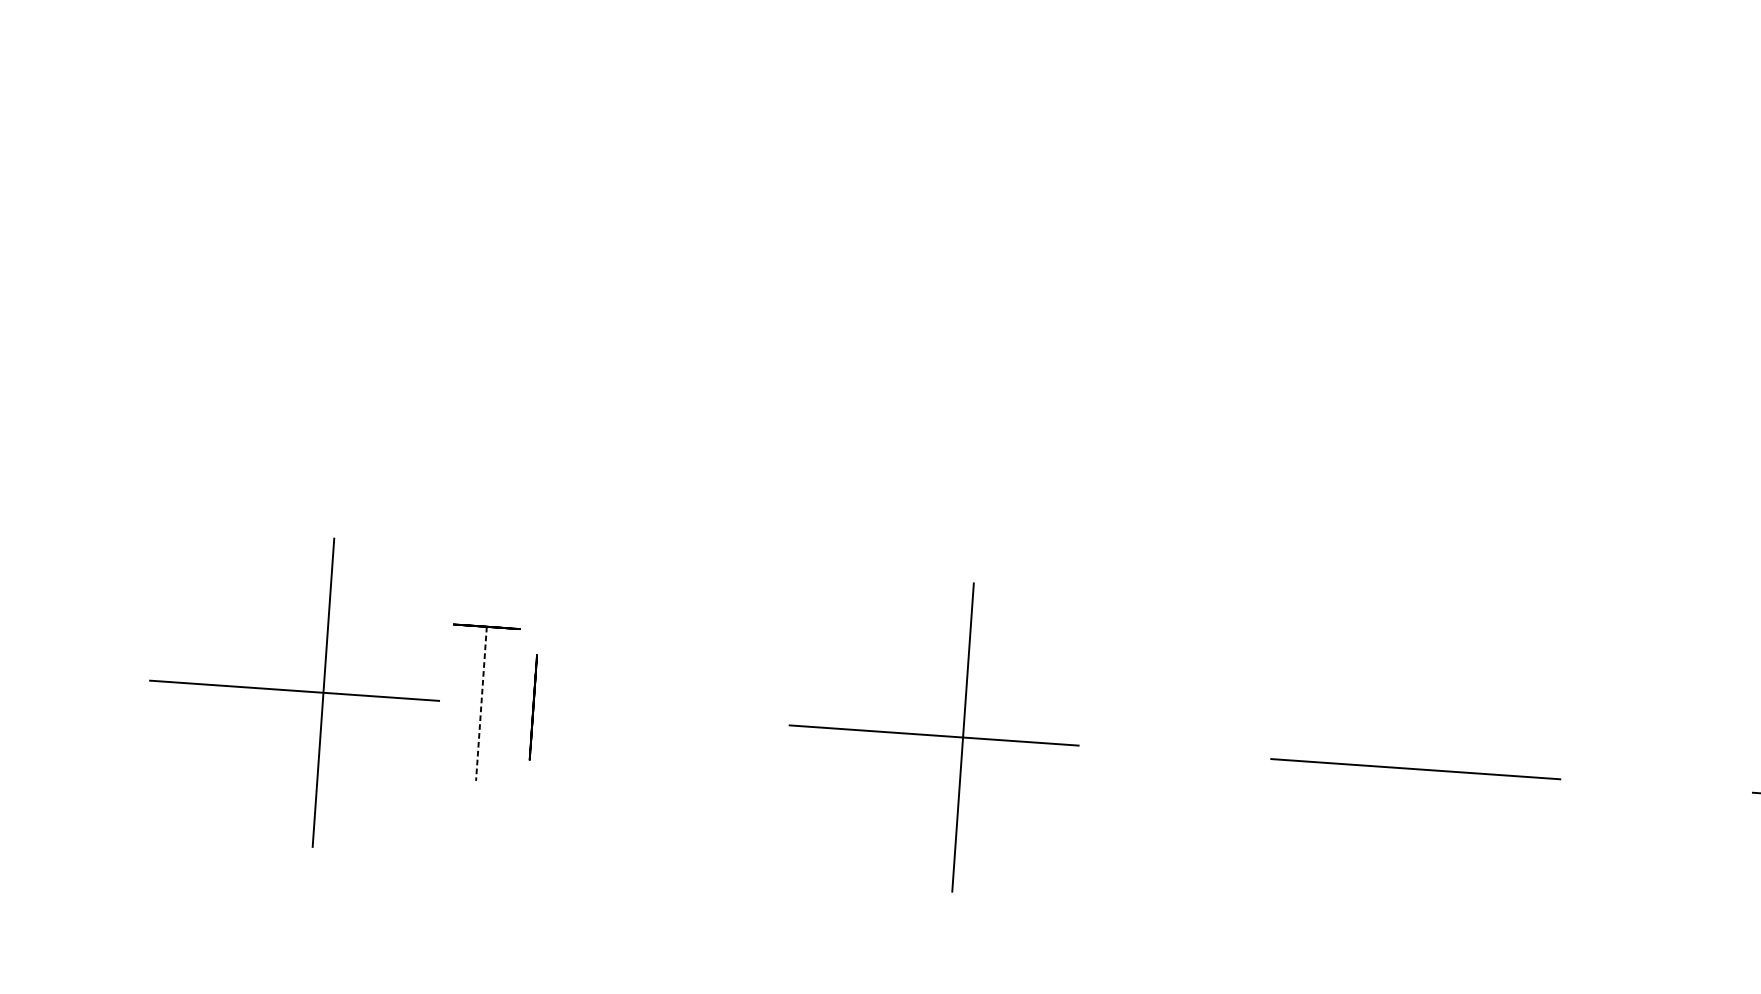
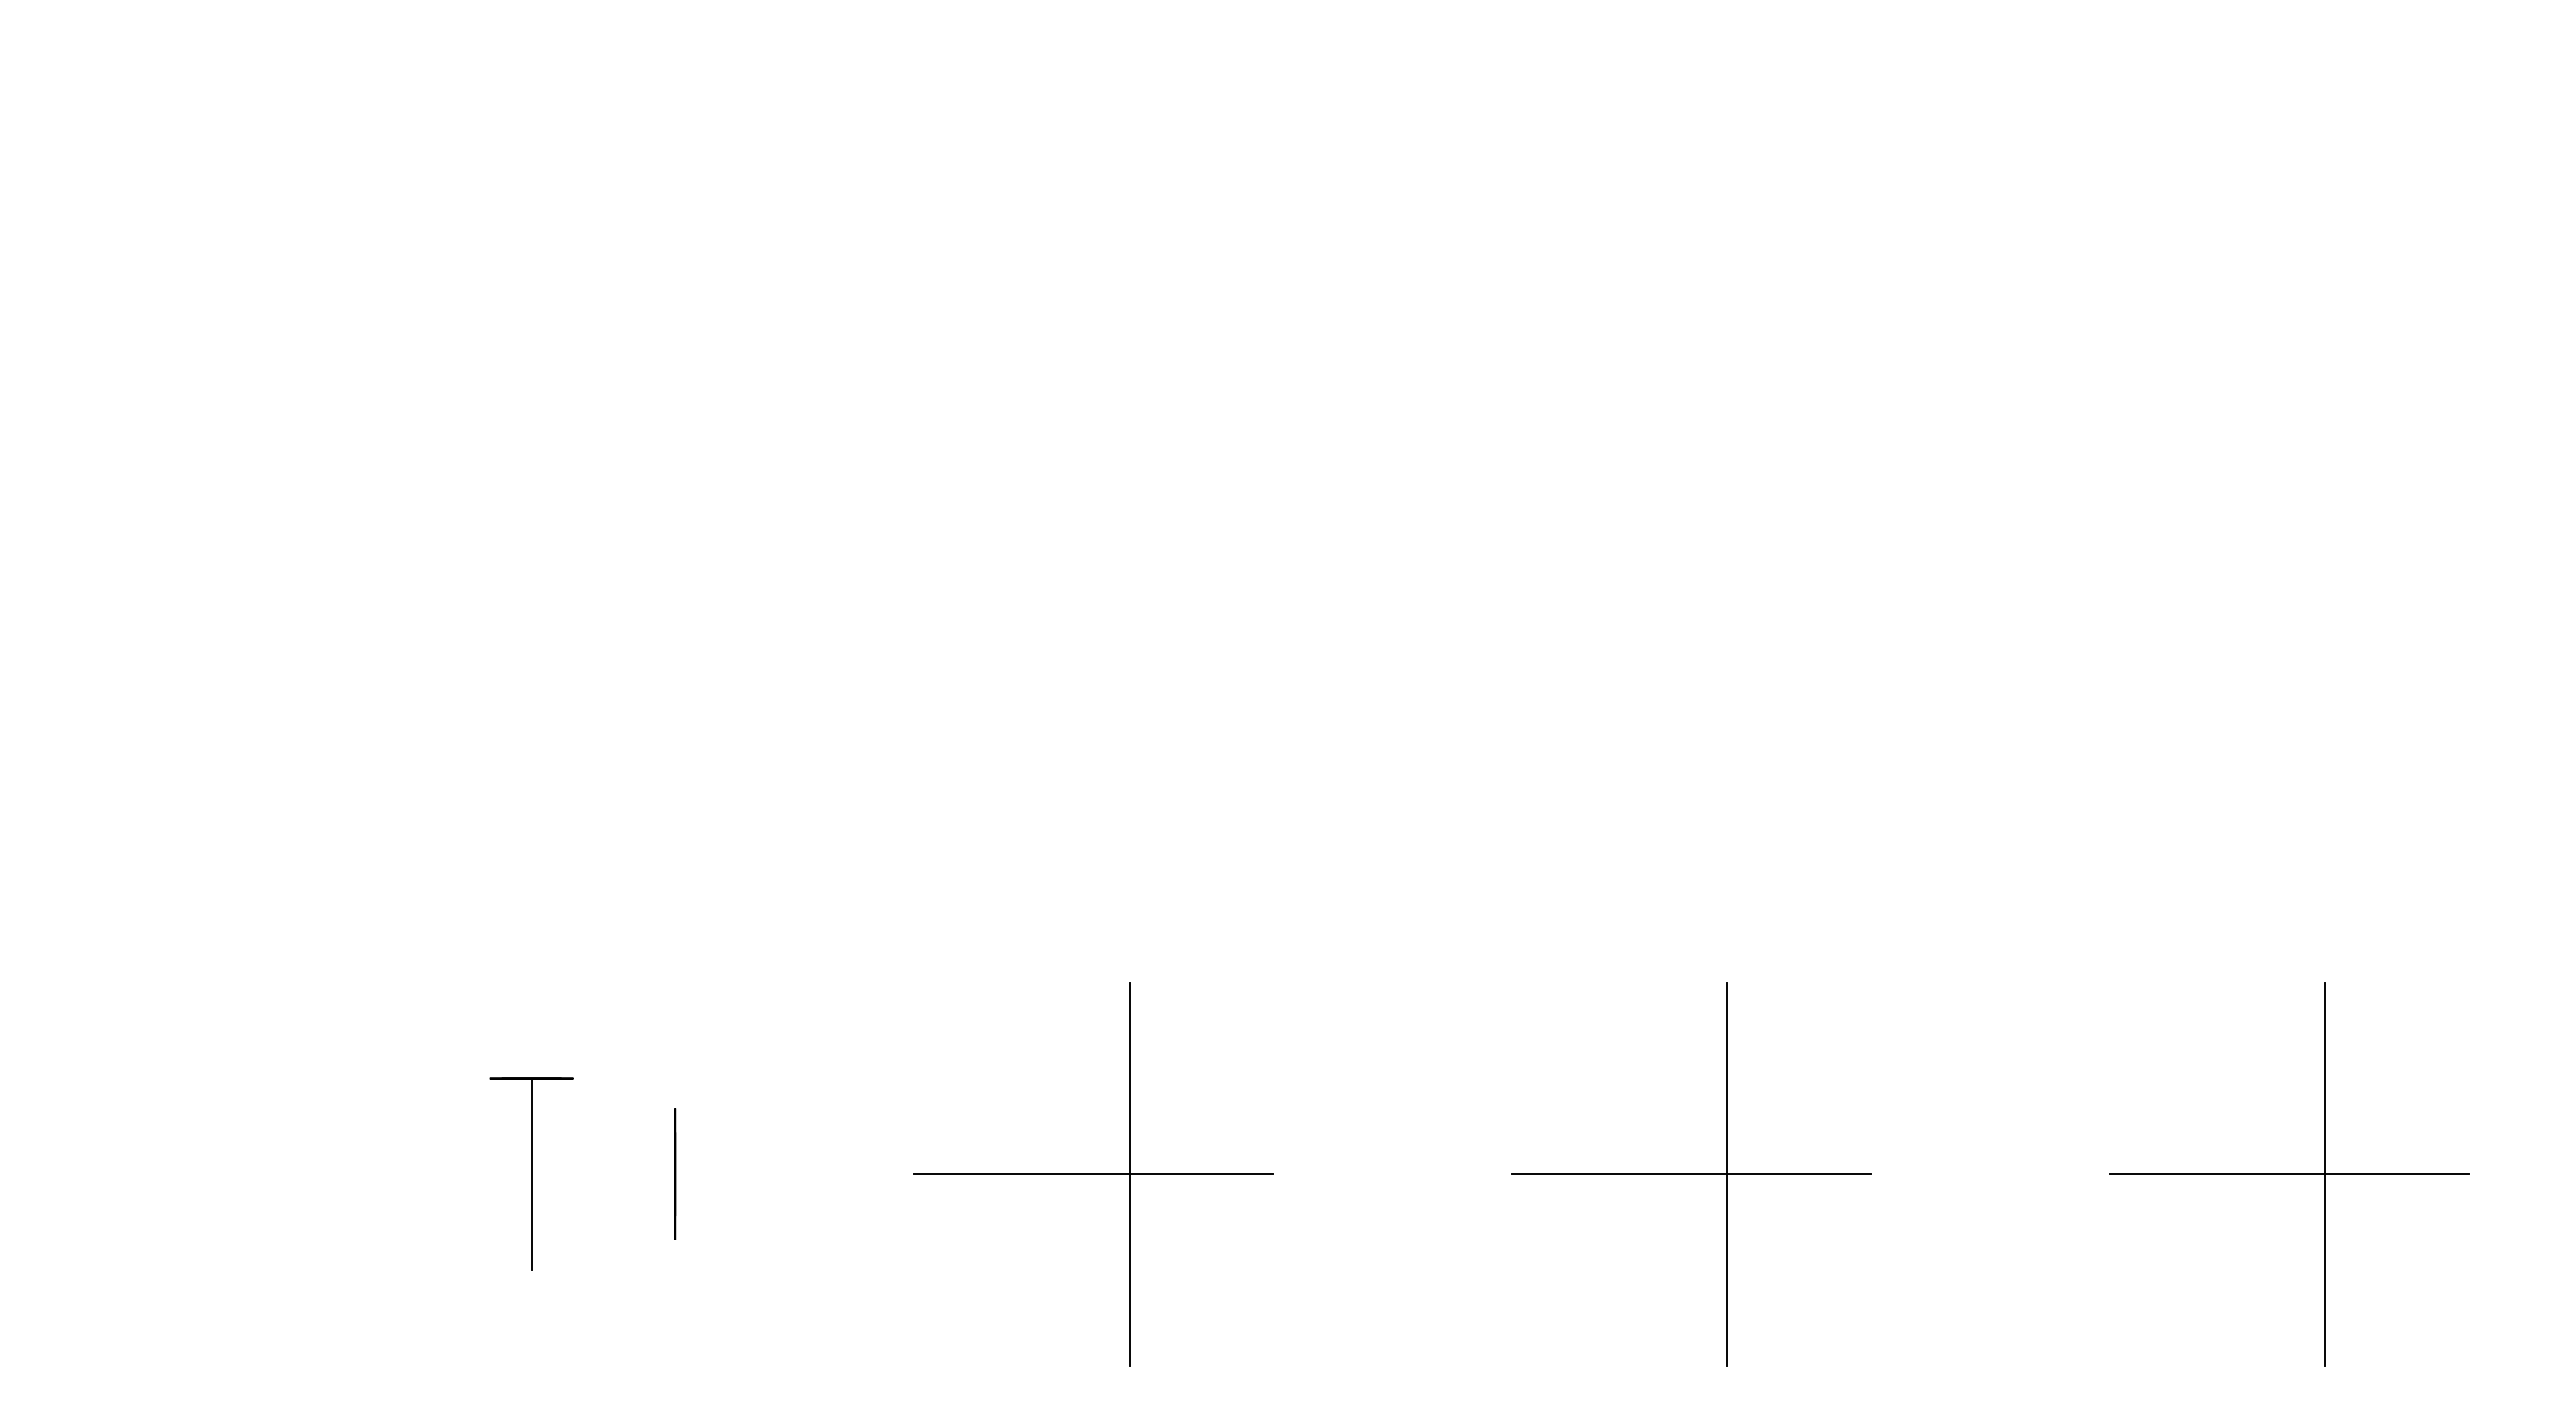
part: (294, 690) -> (299, 1174), removed
line: (481, 704) -> (531, 1174), dashed -> solid
line: (533, 706) -> (675, 1173), moved
line: (1444, 770) -> (1727, 1173), added

